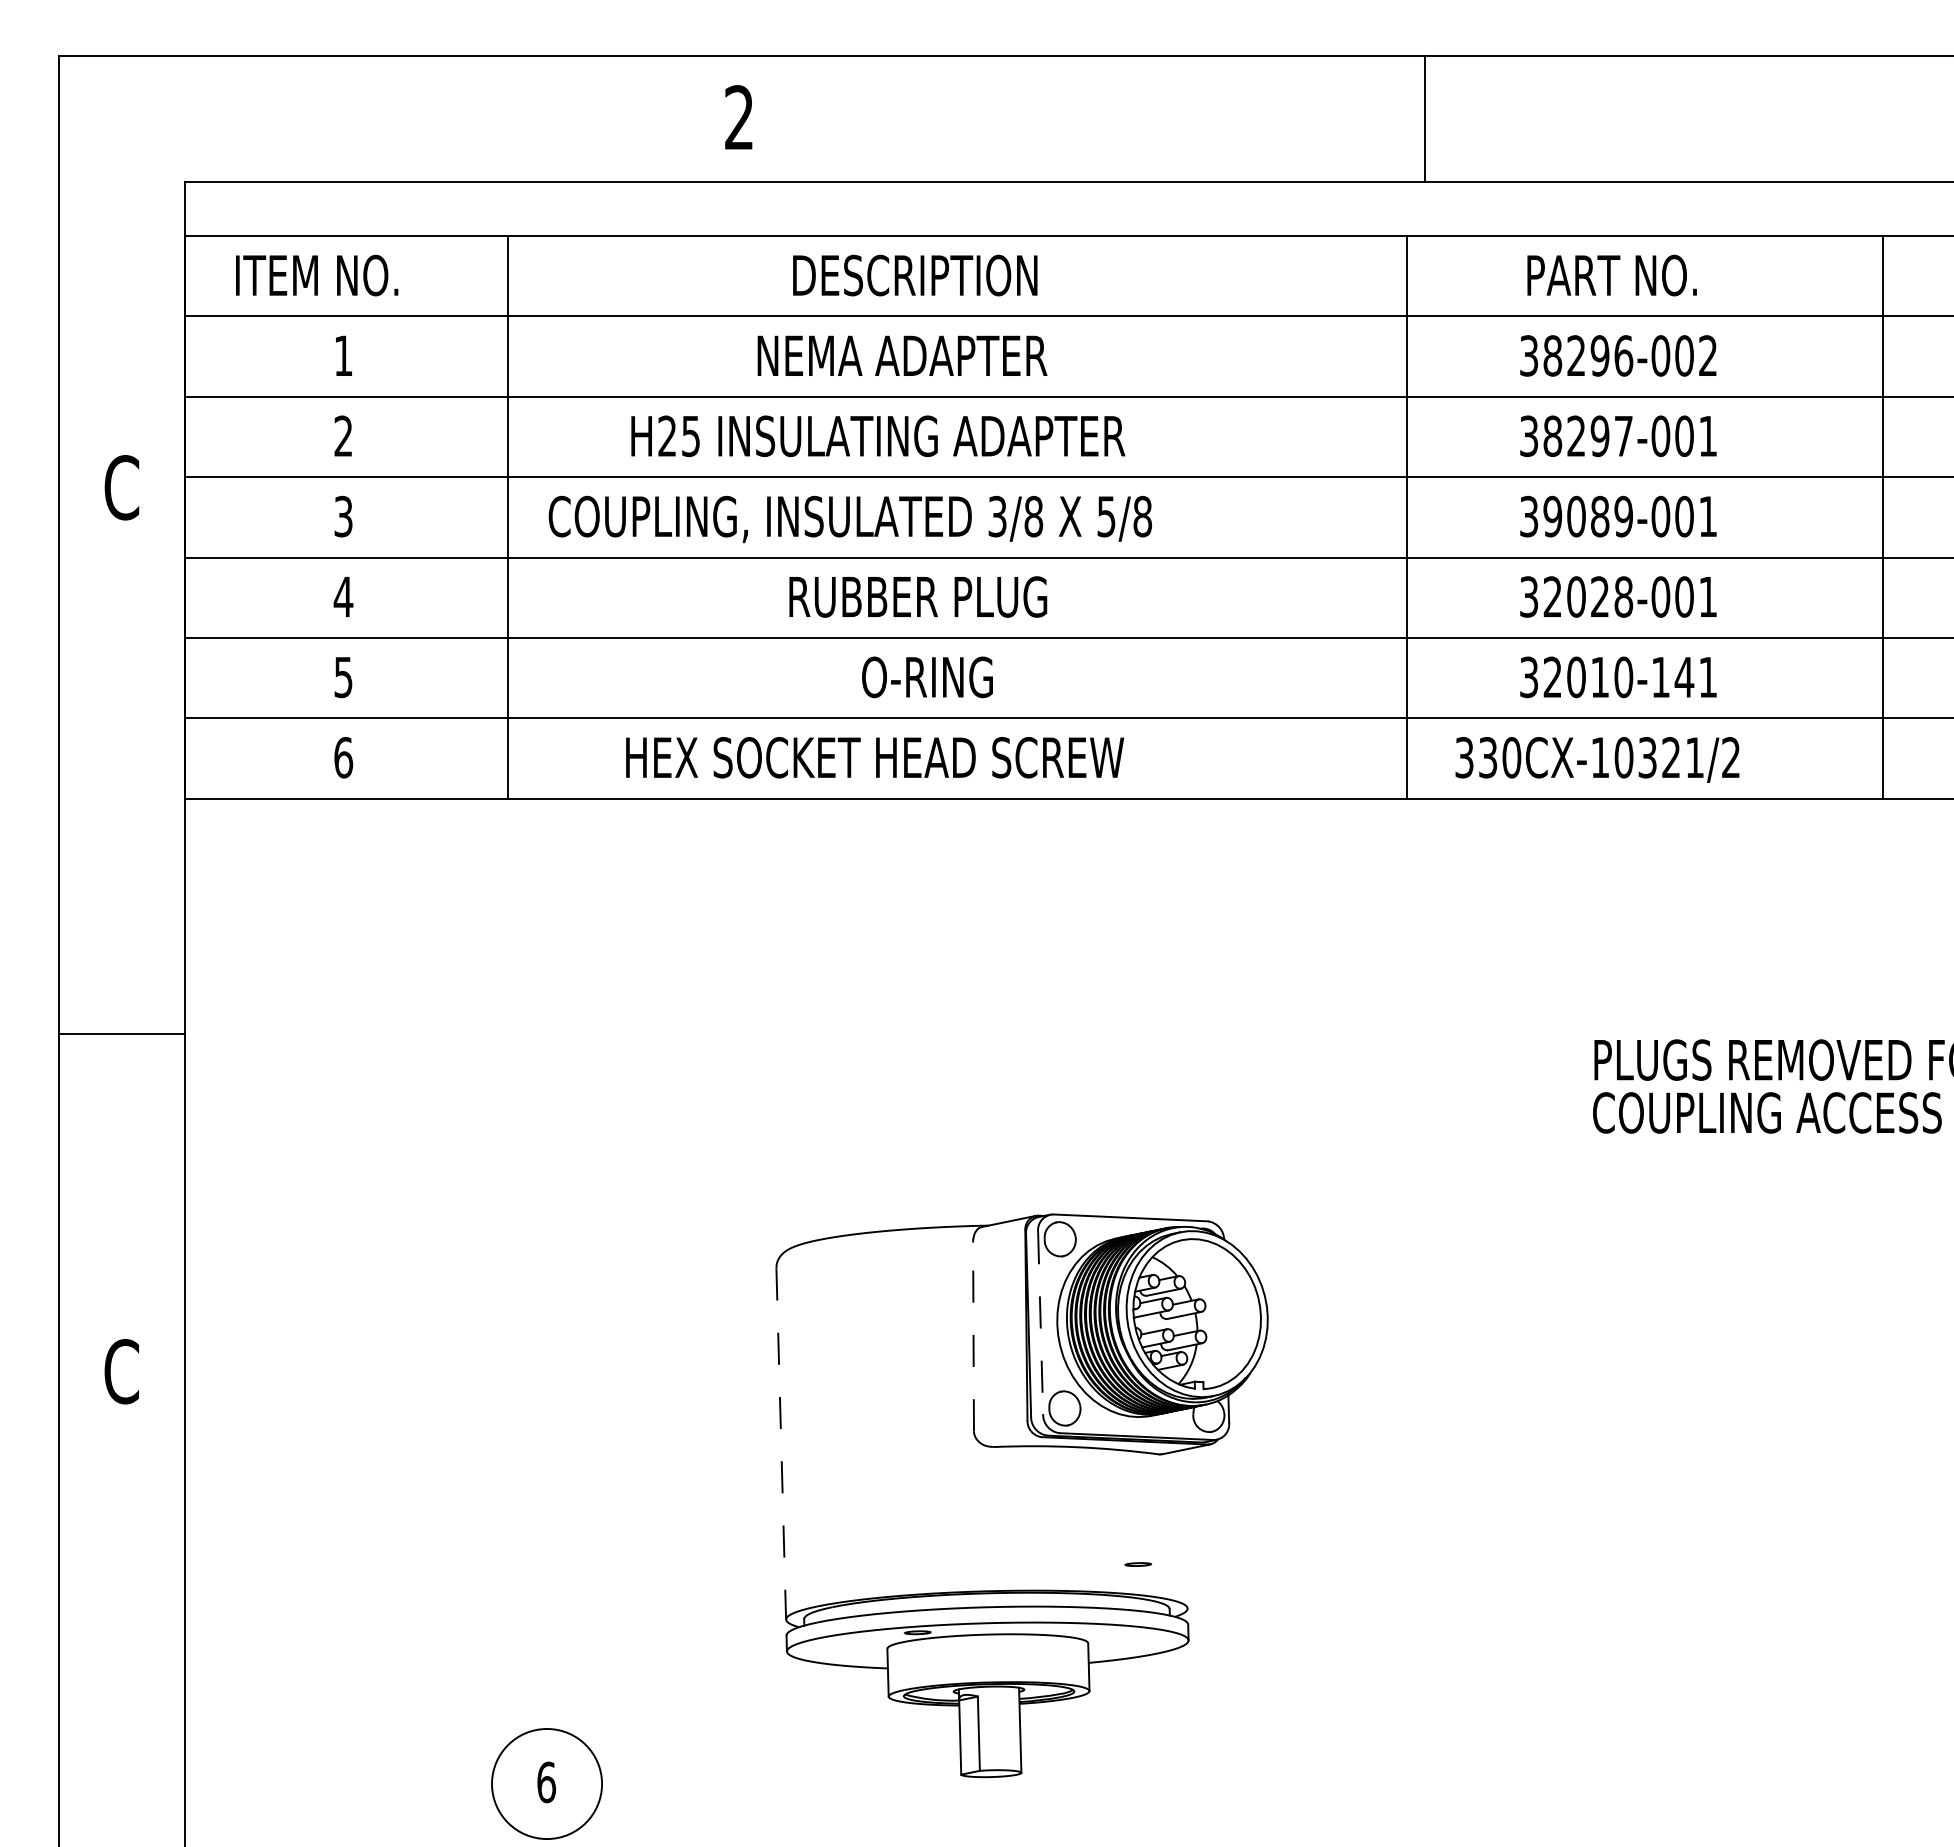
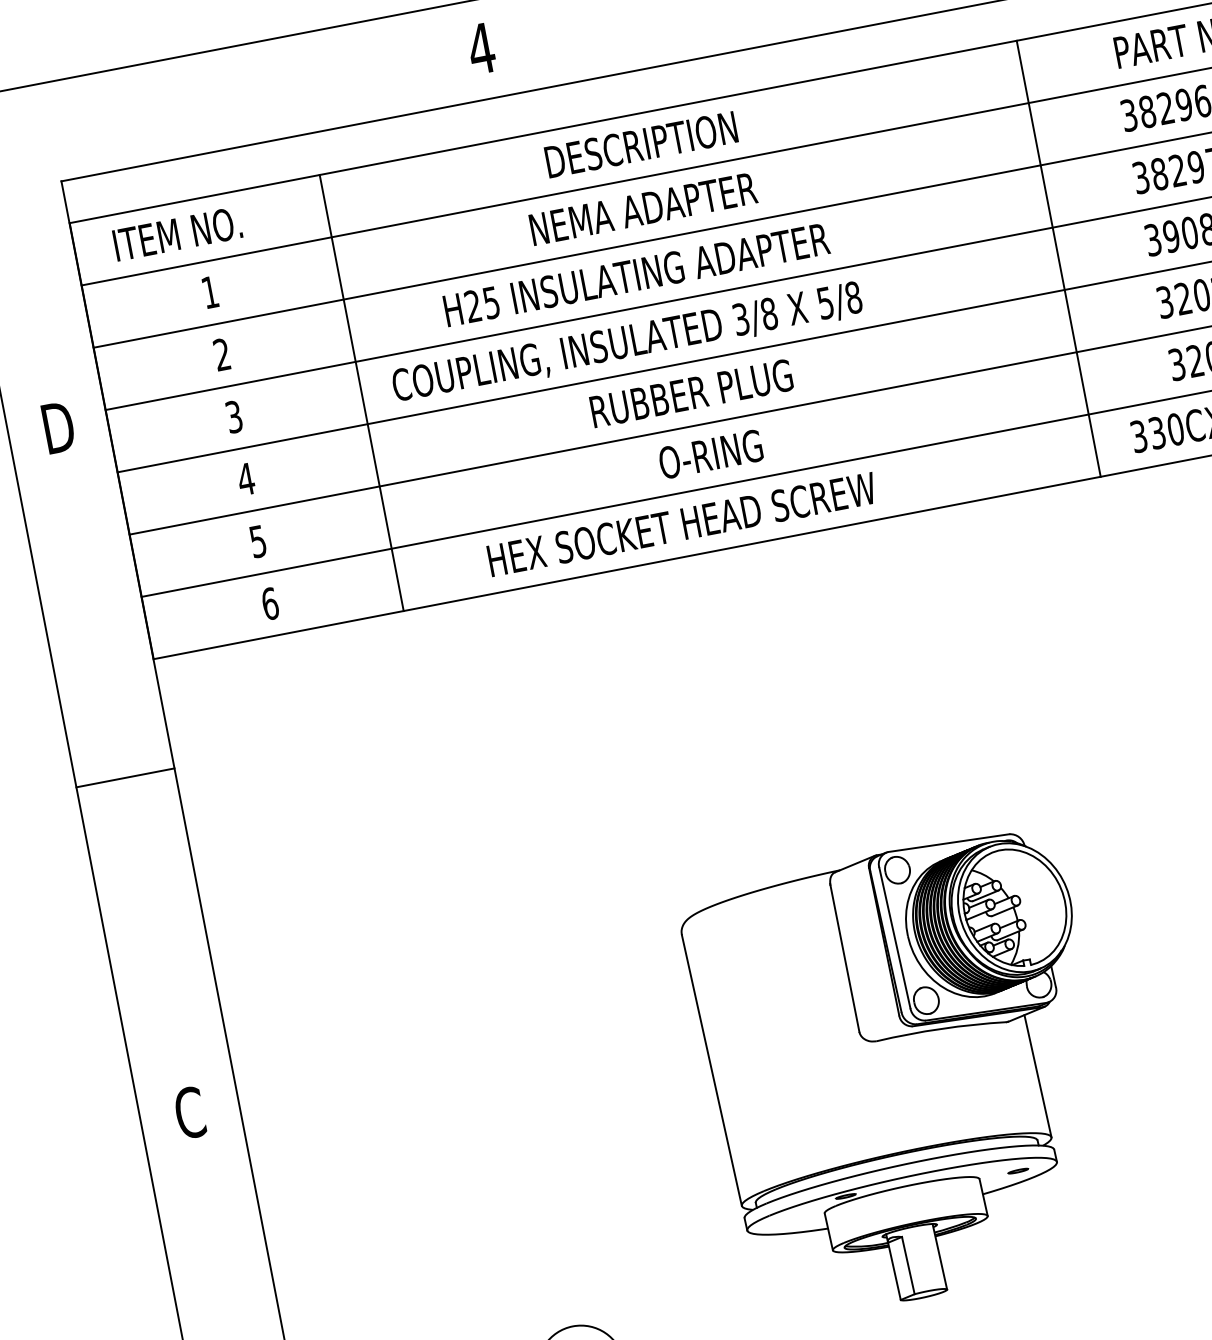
text: (738, 117) -> (480, 48), 2 -> 4
text: (122, 487) -> (58, 427), C -> D
line: (121, 1033) -> (125, 777), moved
line: (1040, 1323) -> (894, 938), dashed -> solid
line: (973, 1336) -> (844, 958), dashed -> solid
line: (781, 1444) -> (712, 1070), dashed -> solid
line: (1185, 1528) -> (1037, 1075), added
line: (1138, 1563) -> (1018, 1170), moved

